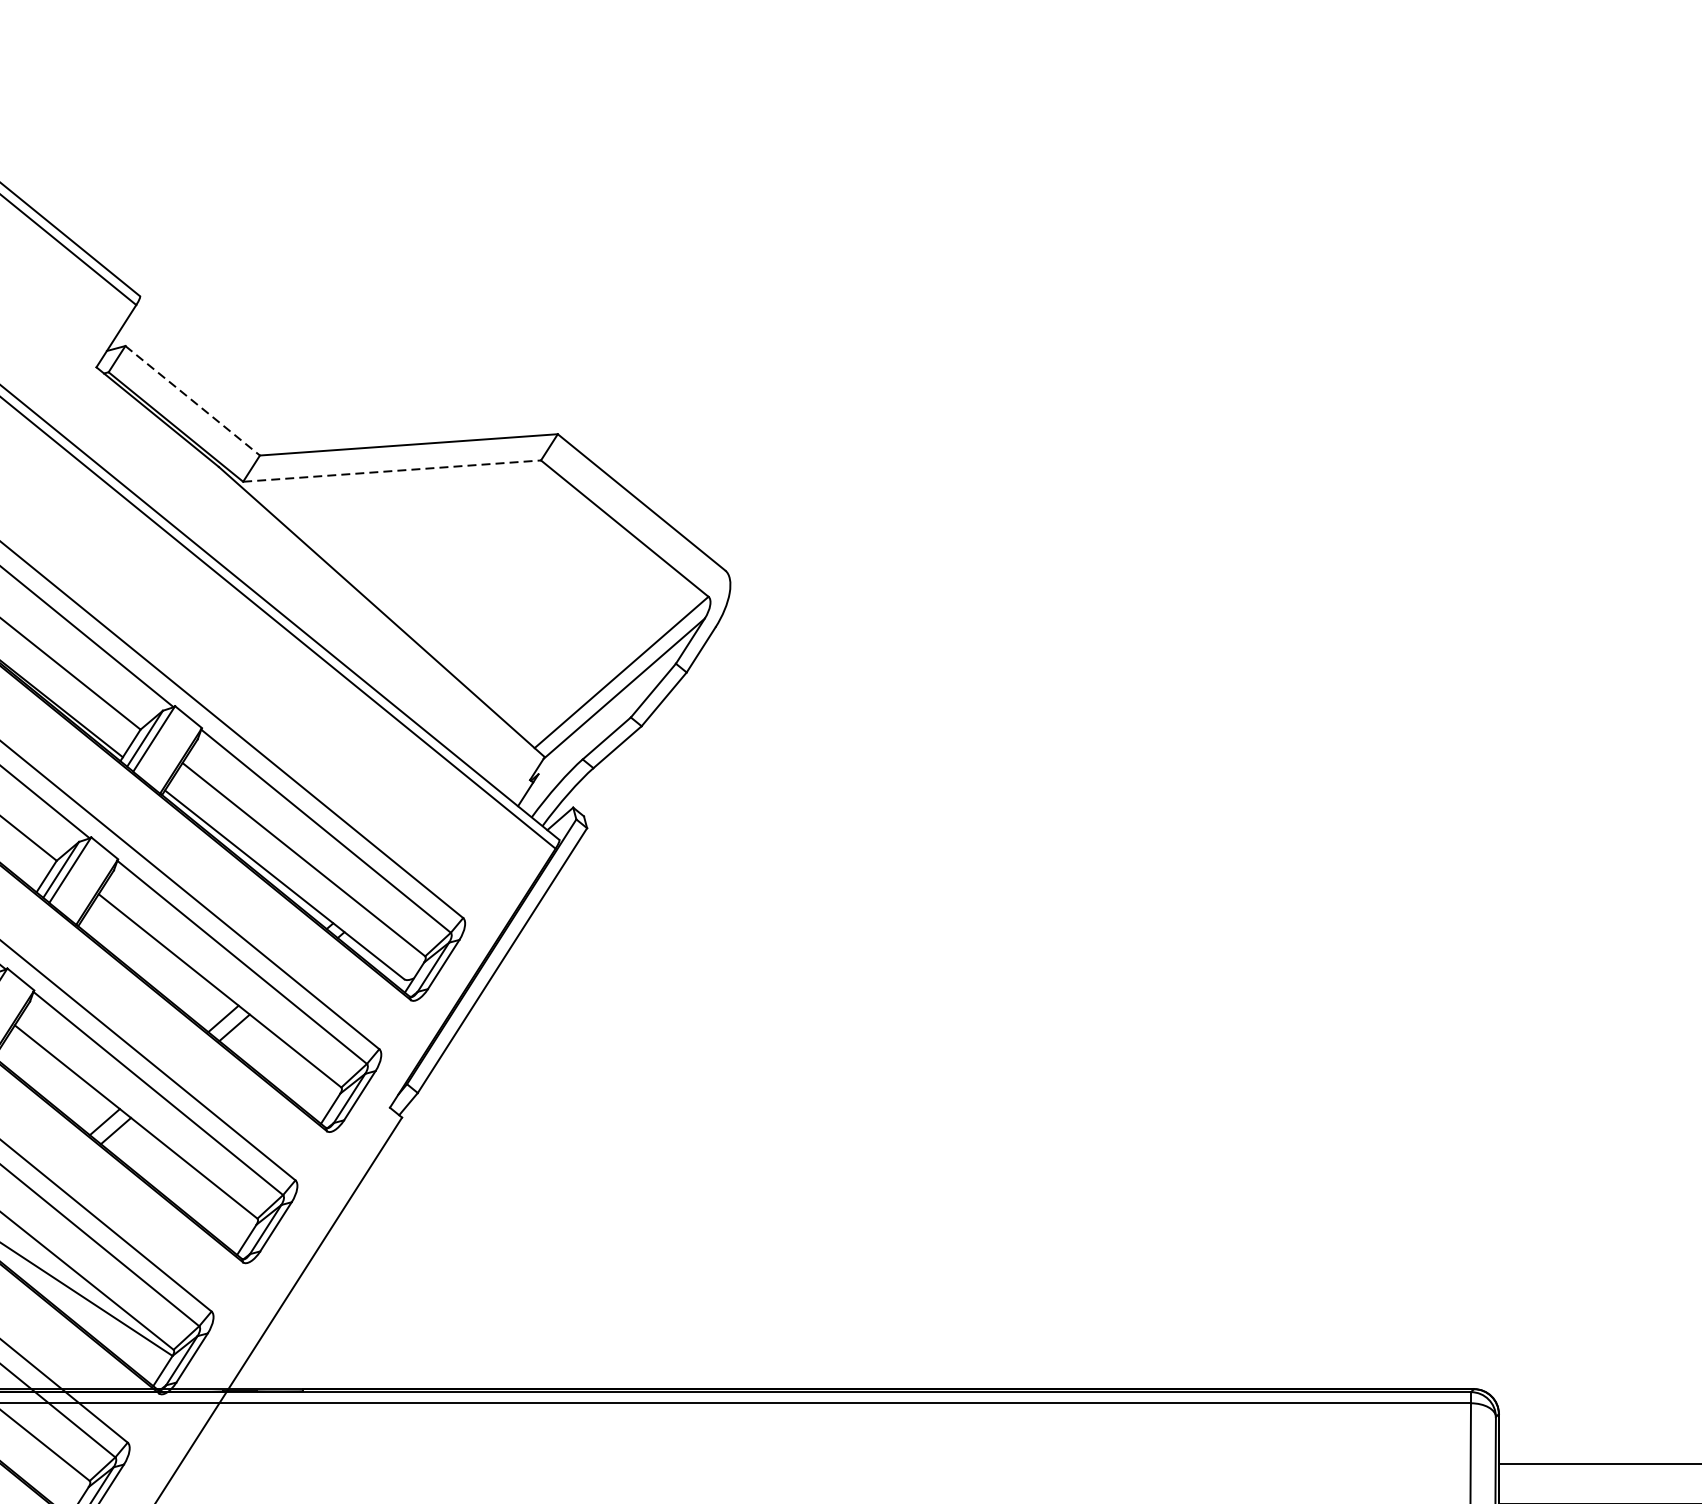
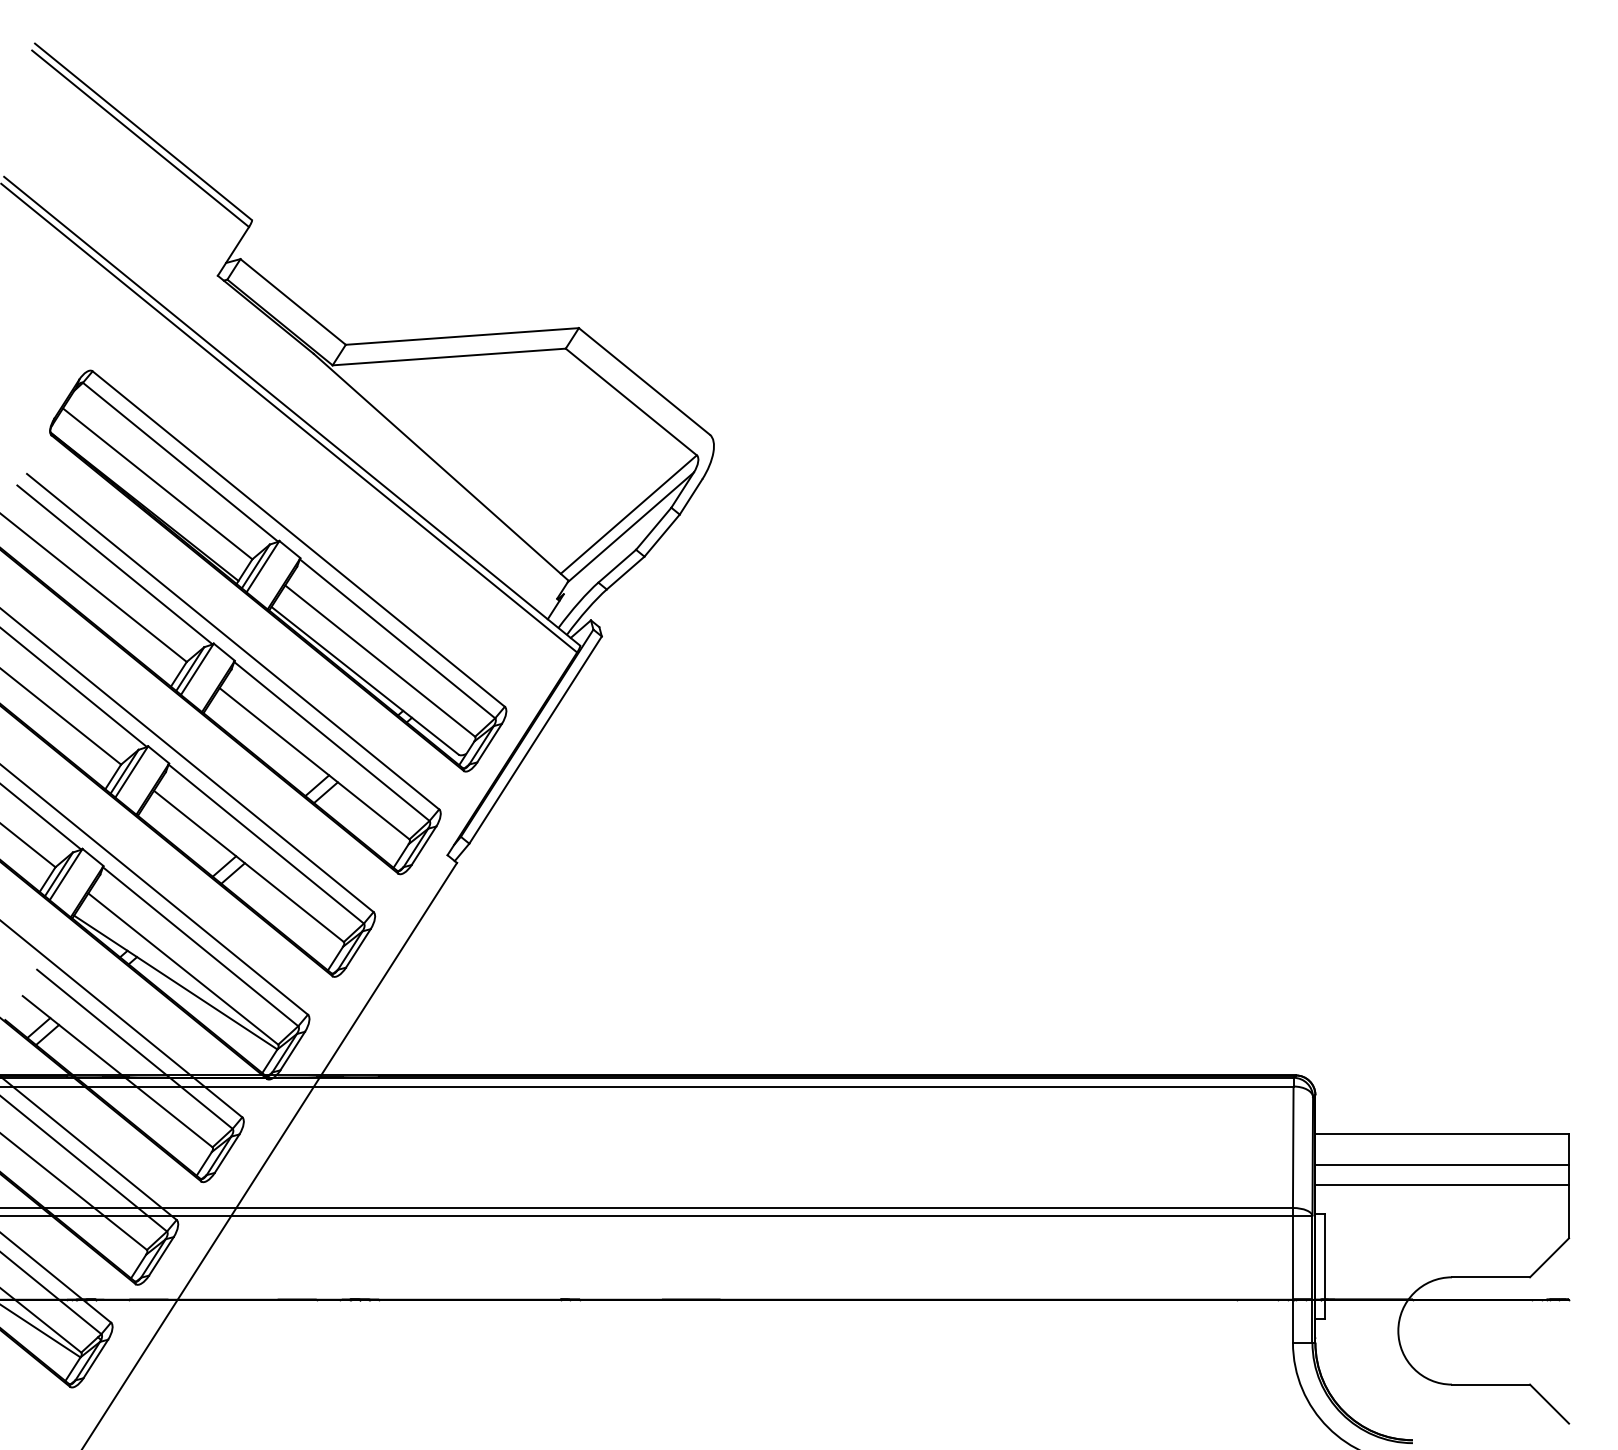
line: (193, 400) -> (293, 301), dashed -> solid
line: (392, 471) -> (449, 357), dashed -> solid

